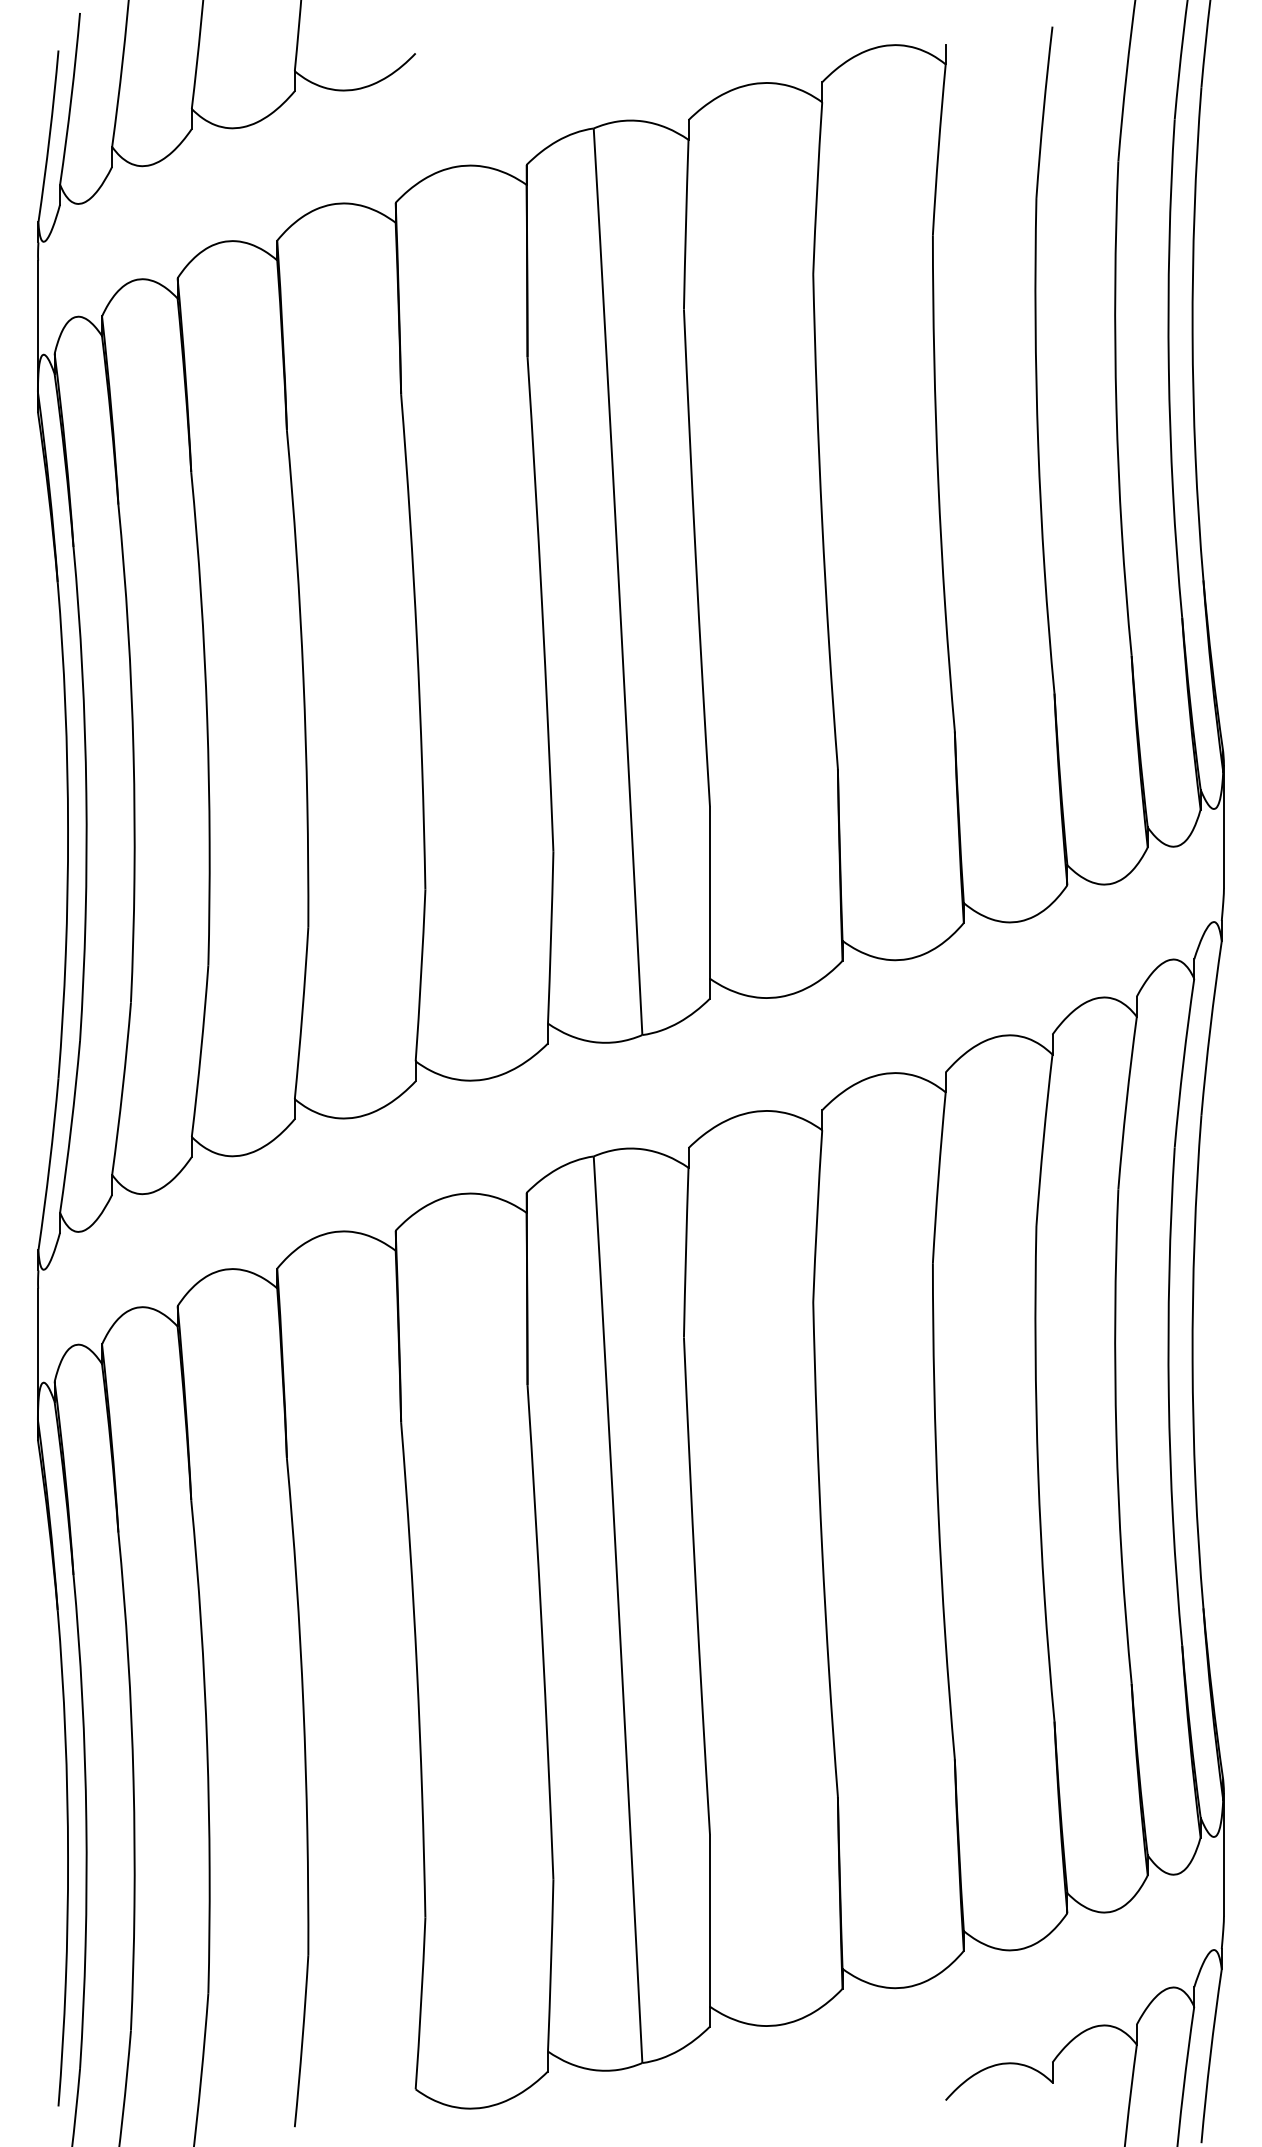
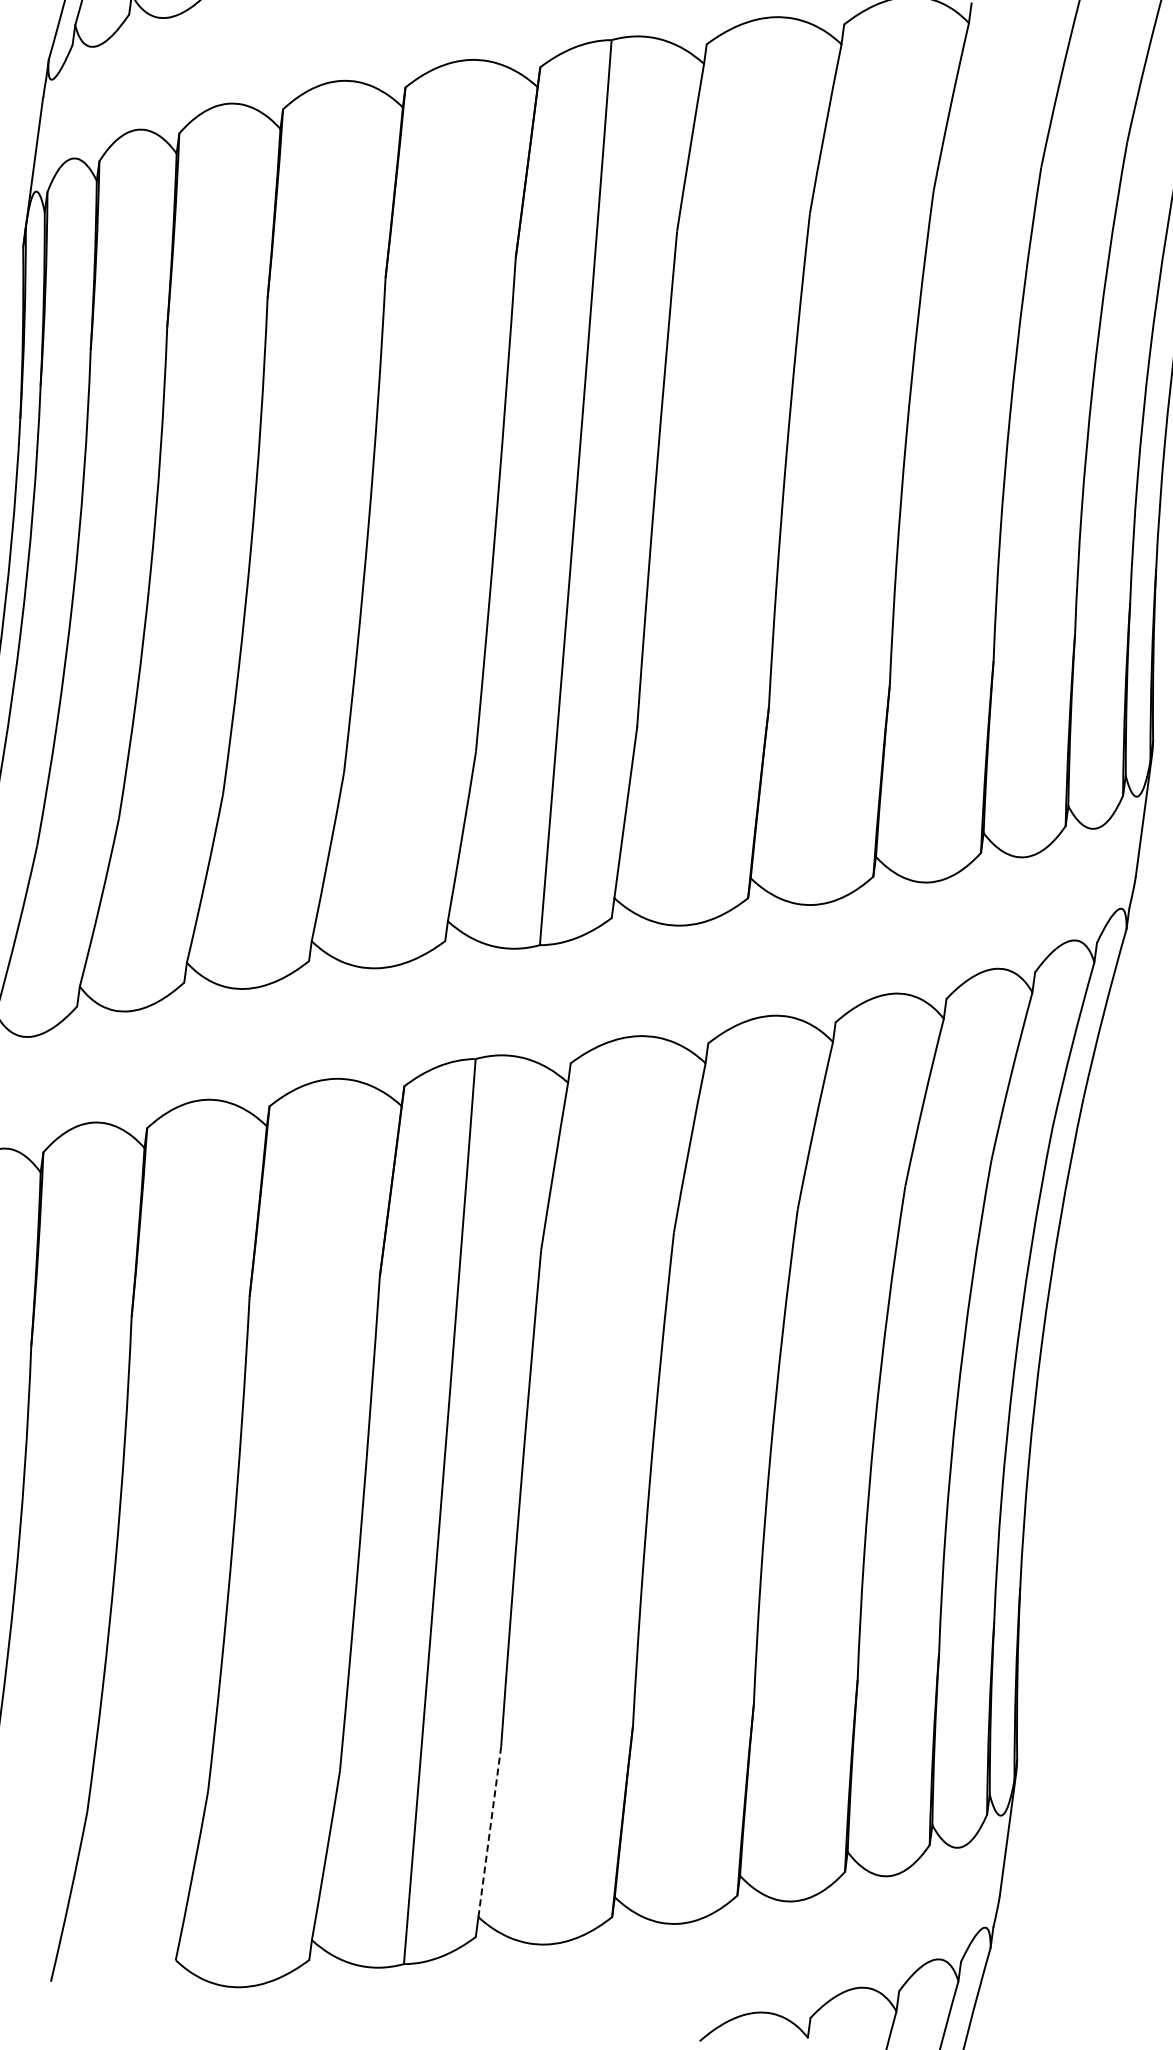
line: (709, 1920) -> (489, 1831), solid -> dashed

